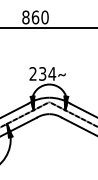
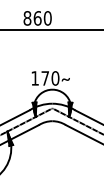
text: (42, 73) -> (45, 77), 234 -> 170

